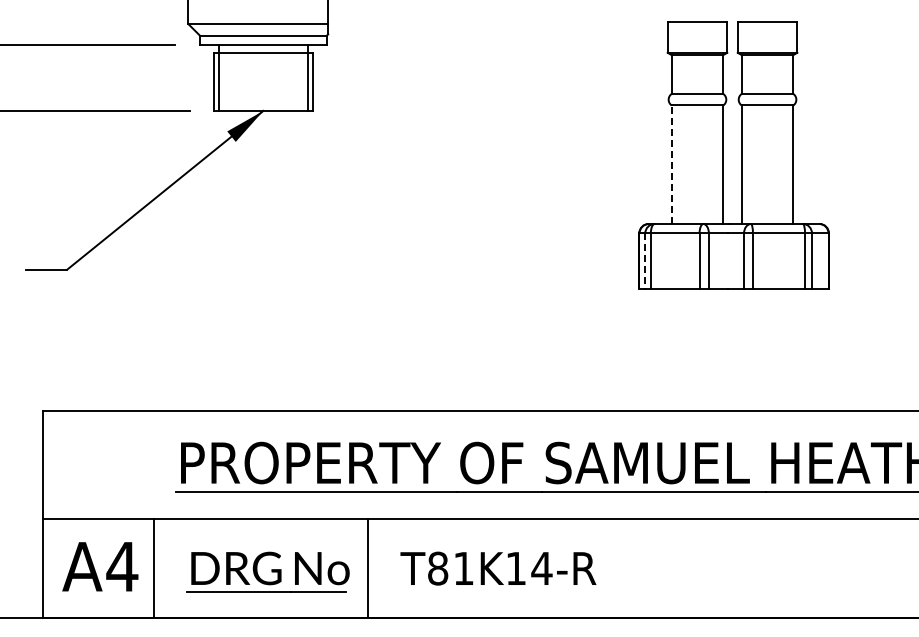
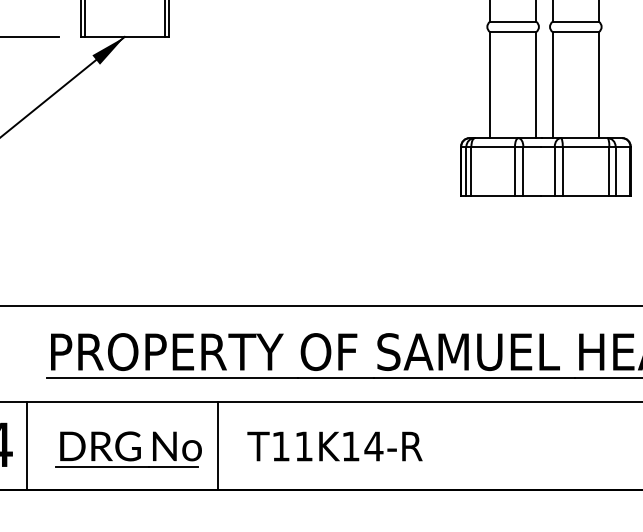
line: (671, 164) -> (489, 84), dashed -> solid
line: (645, 261) -> (466, 171), dashed -> solid
text: (438, 568) -> (281, 446), T81K14-R -> T11K14-R

